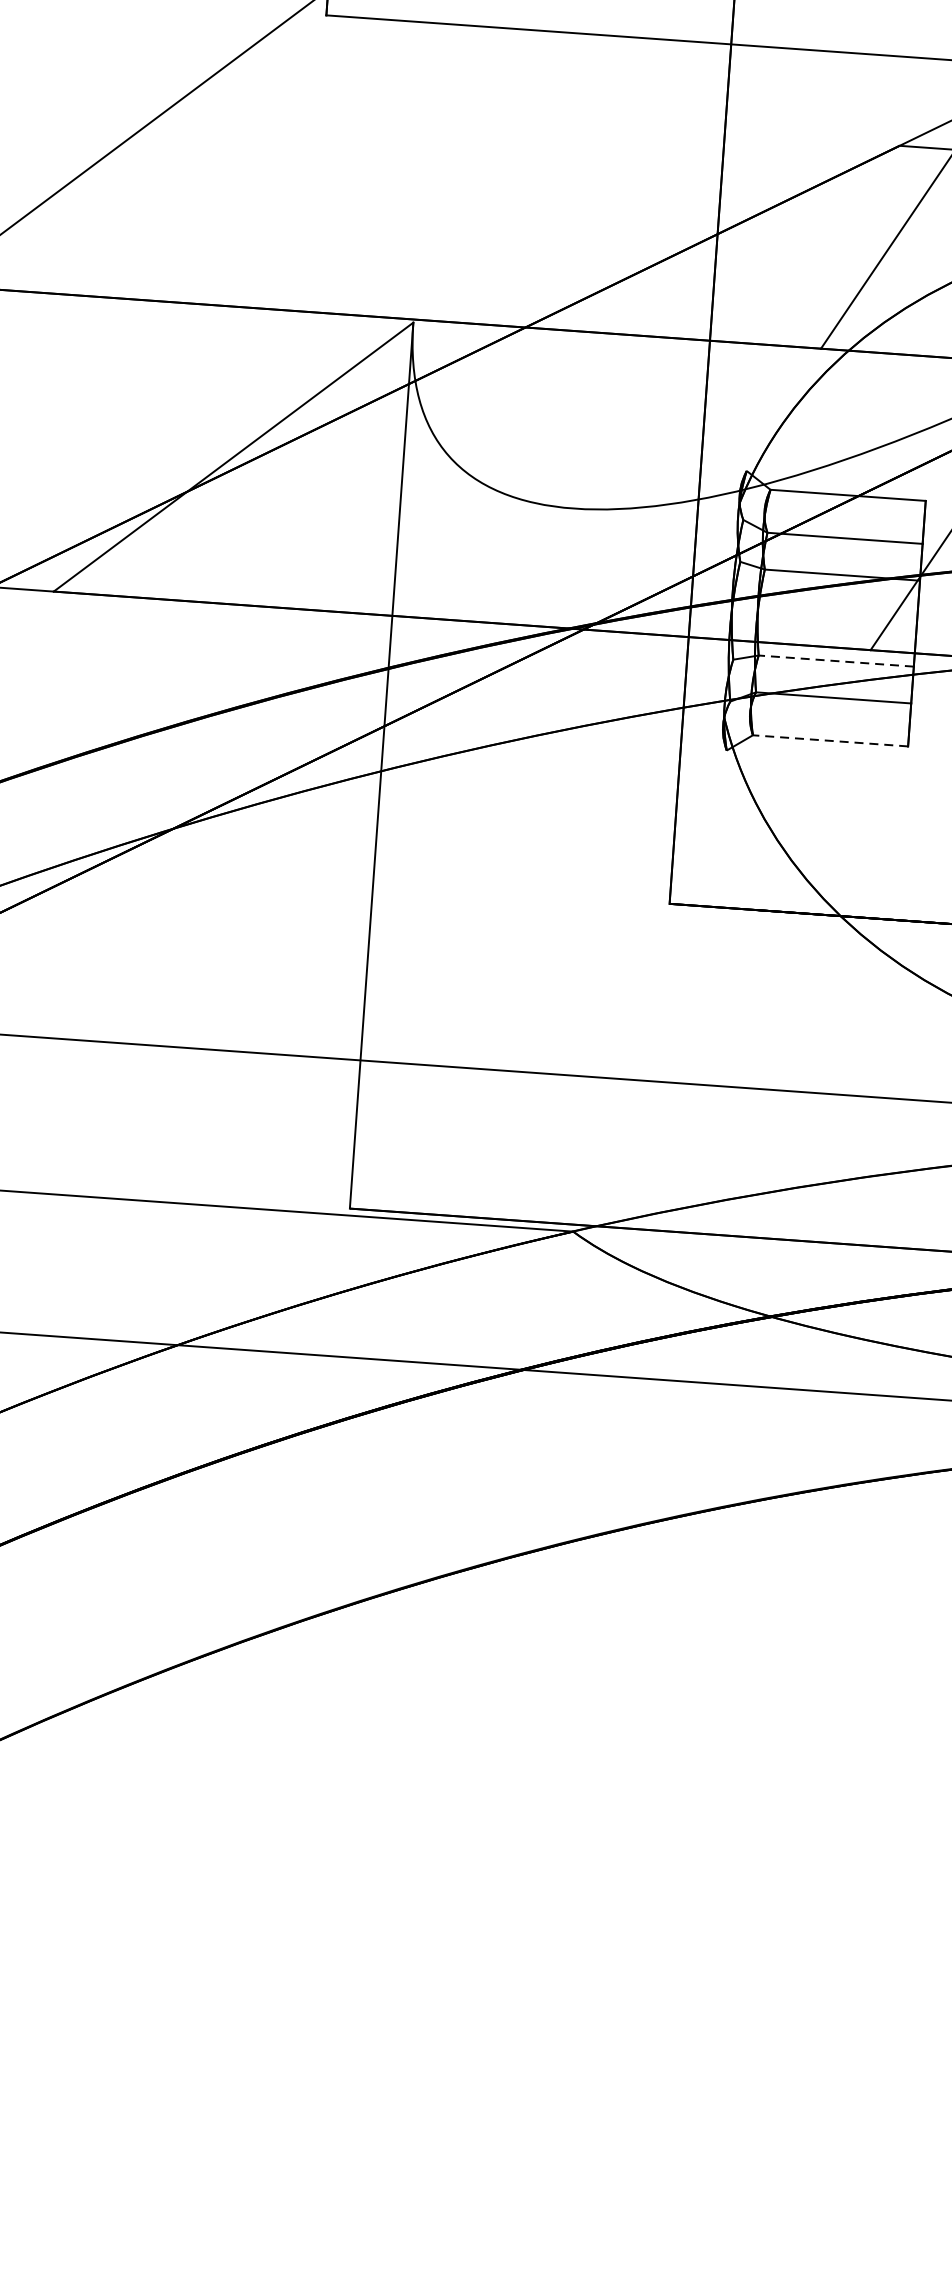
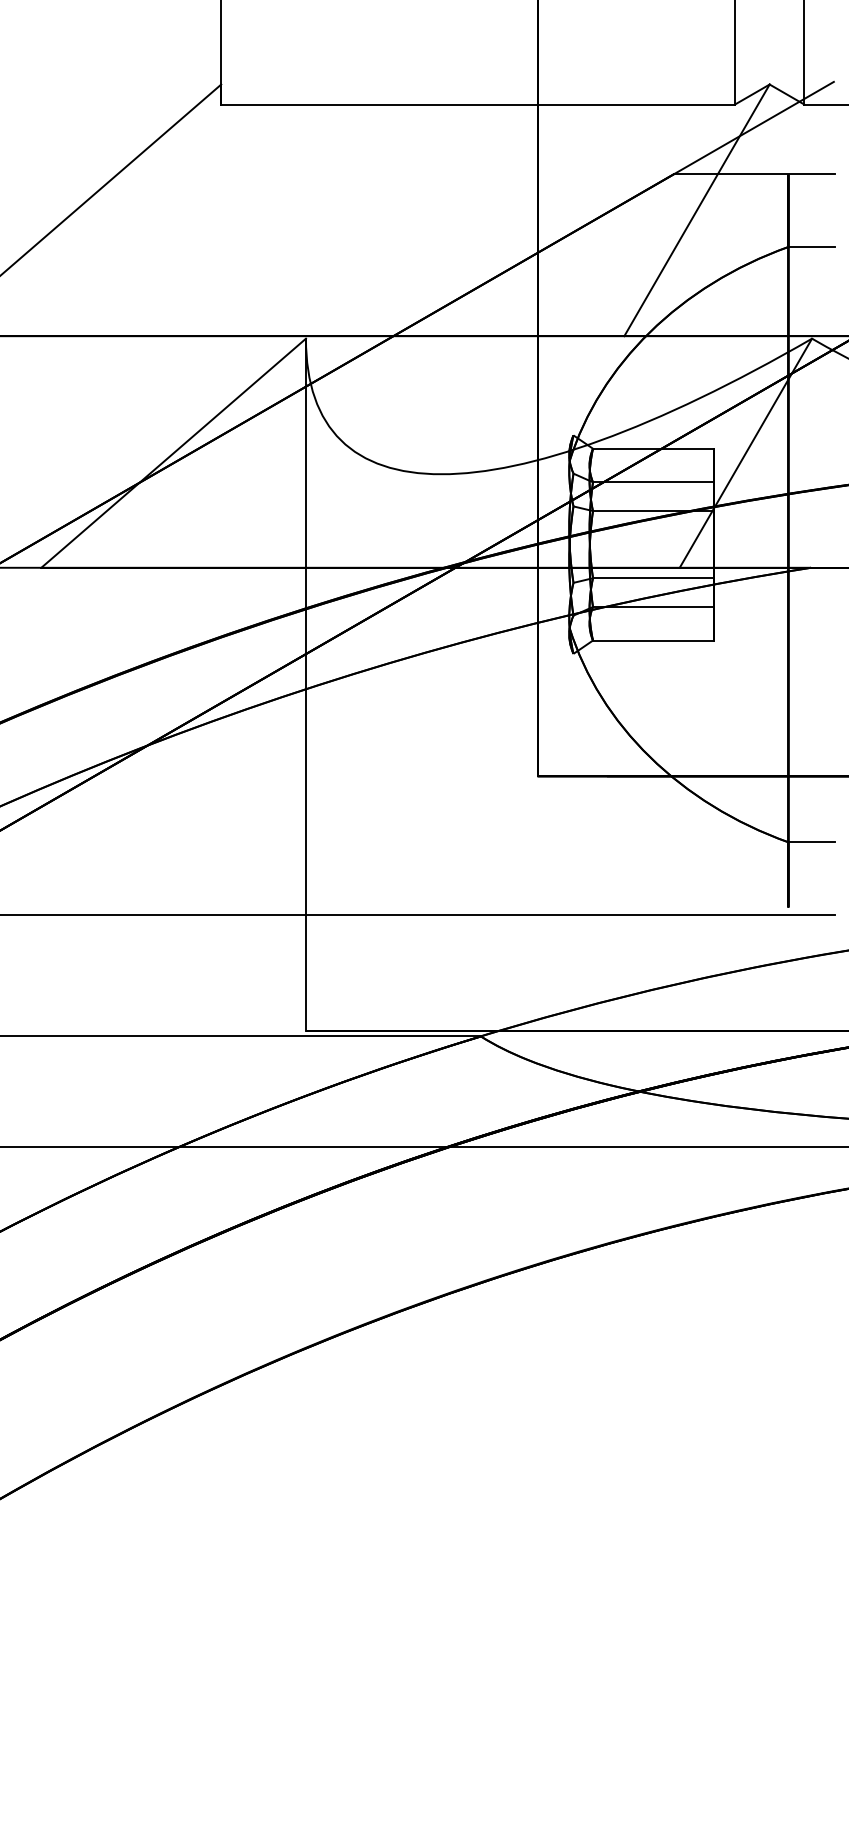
line: (836, 661) -> (653, 578), dashed -> solid
line: (830, 740) -> (653, 640), dashed -> solid

